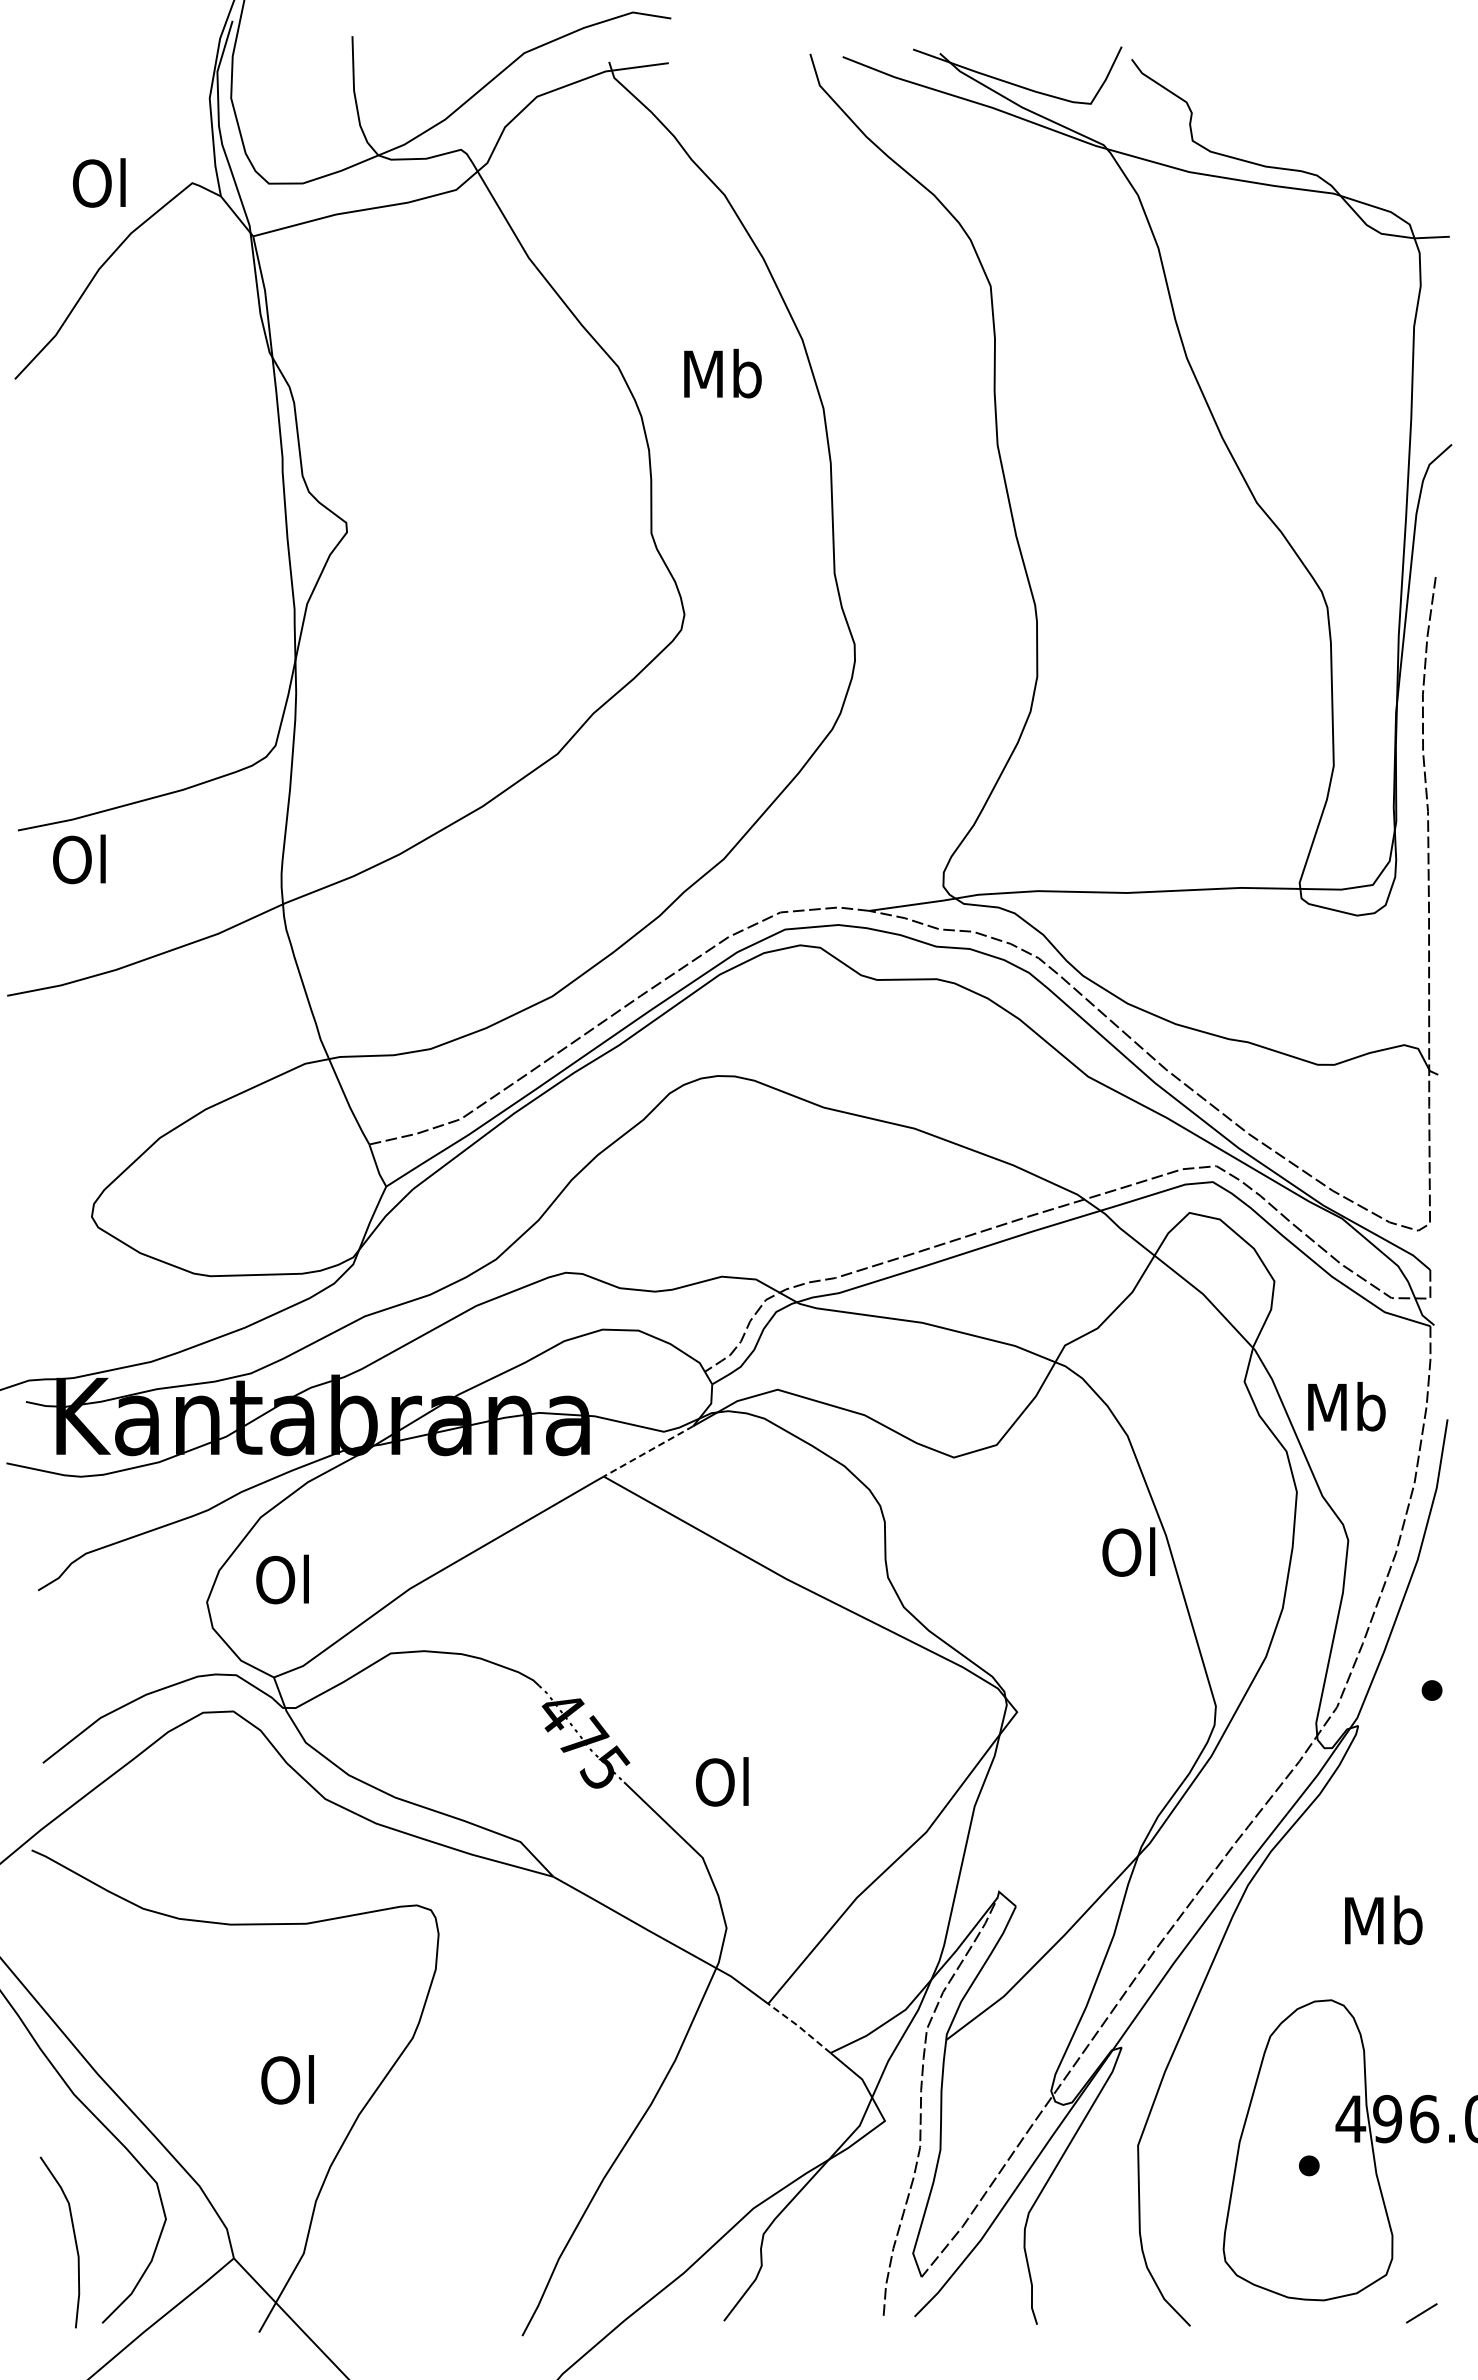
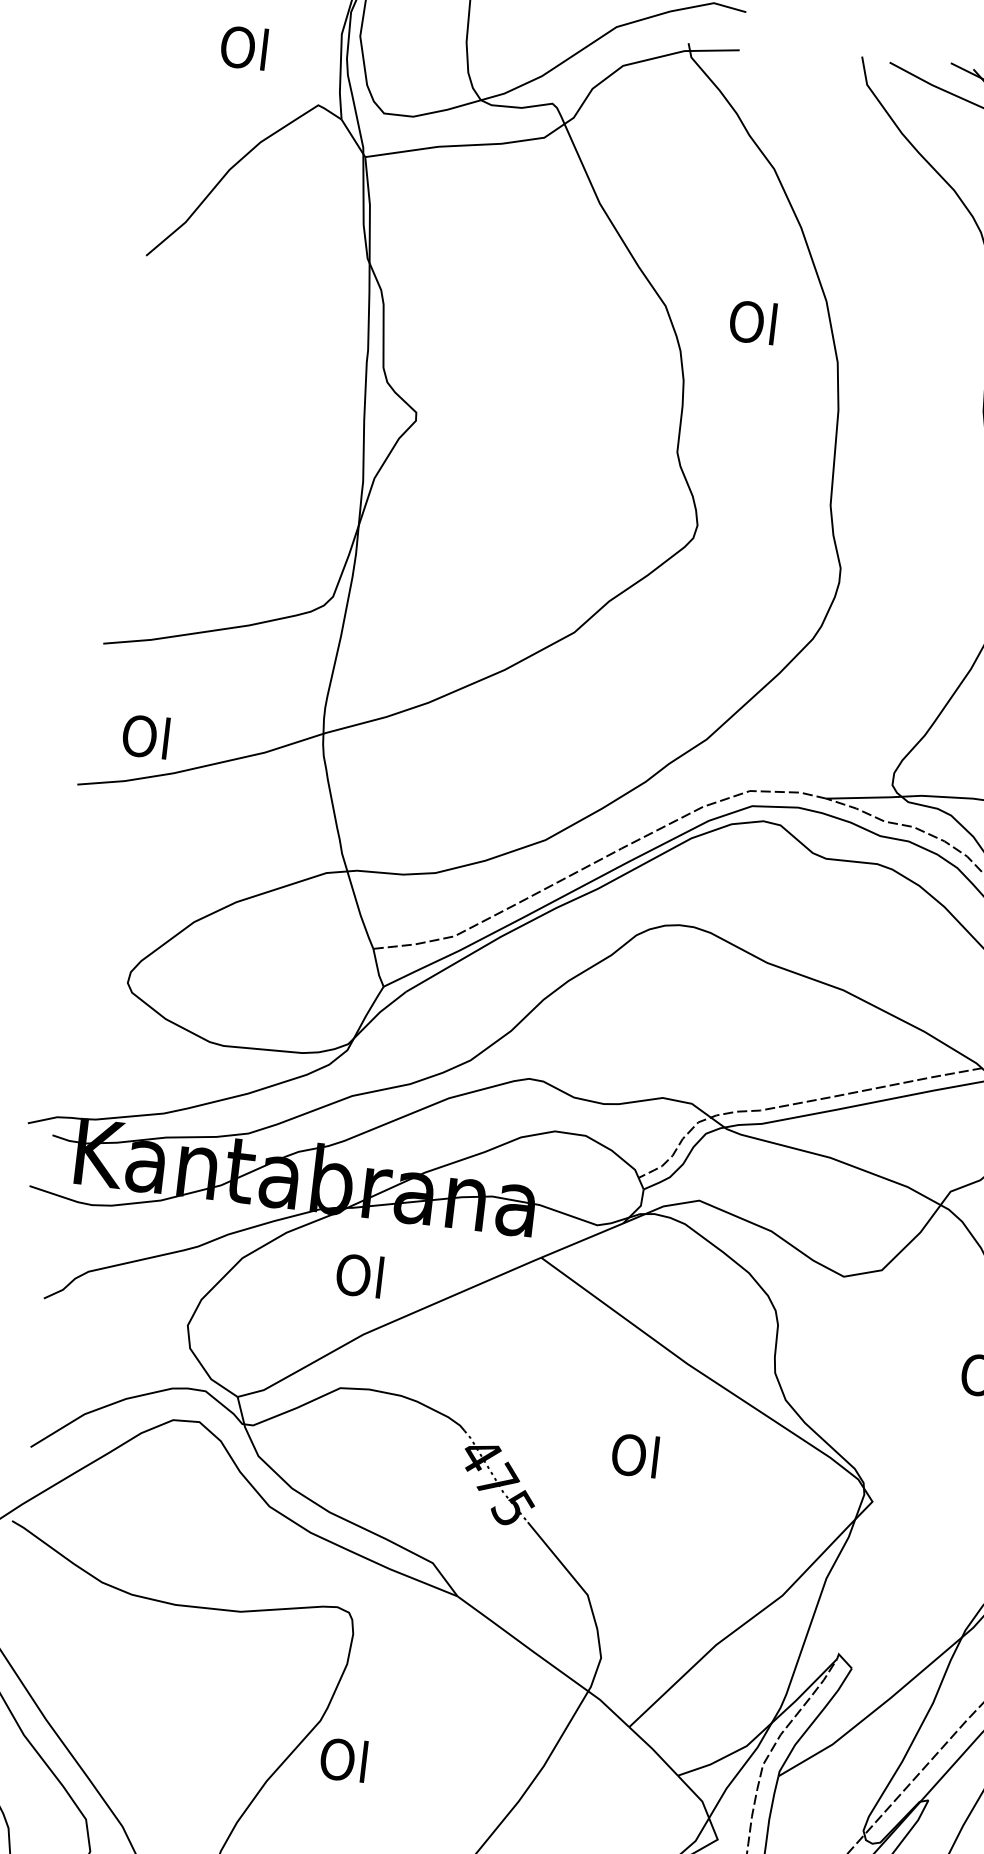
text: (99, 182) -> (244, 47), moved
text: (722, 373) -> (754, 322), Mb -> Ol
text: (79, 859) -> (145, 736), moved
line: (648, 1451) -> (582, 1240), dashed -> solid
text: (282, 1579) -> (359, 1275), moved
text: (722, 1781) -> (635, 1455), moved
line: (799, 2026) -> (653, 1749), dashed -> solid
text: (287, 2079) -> (343, 1759), moved

